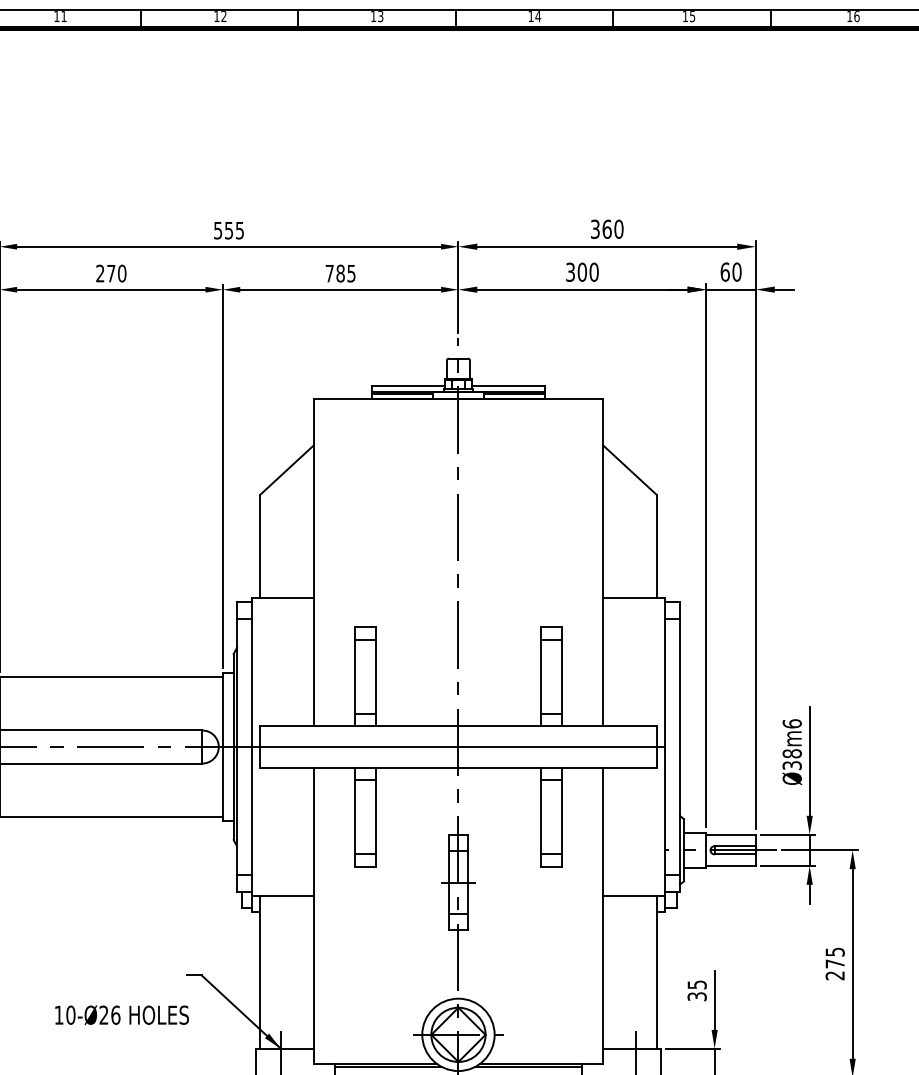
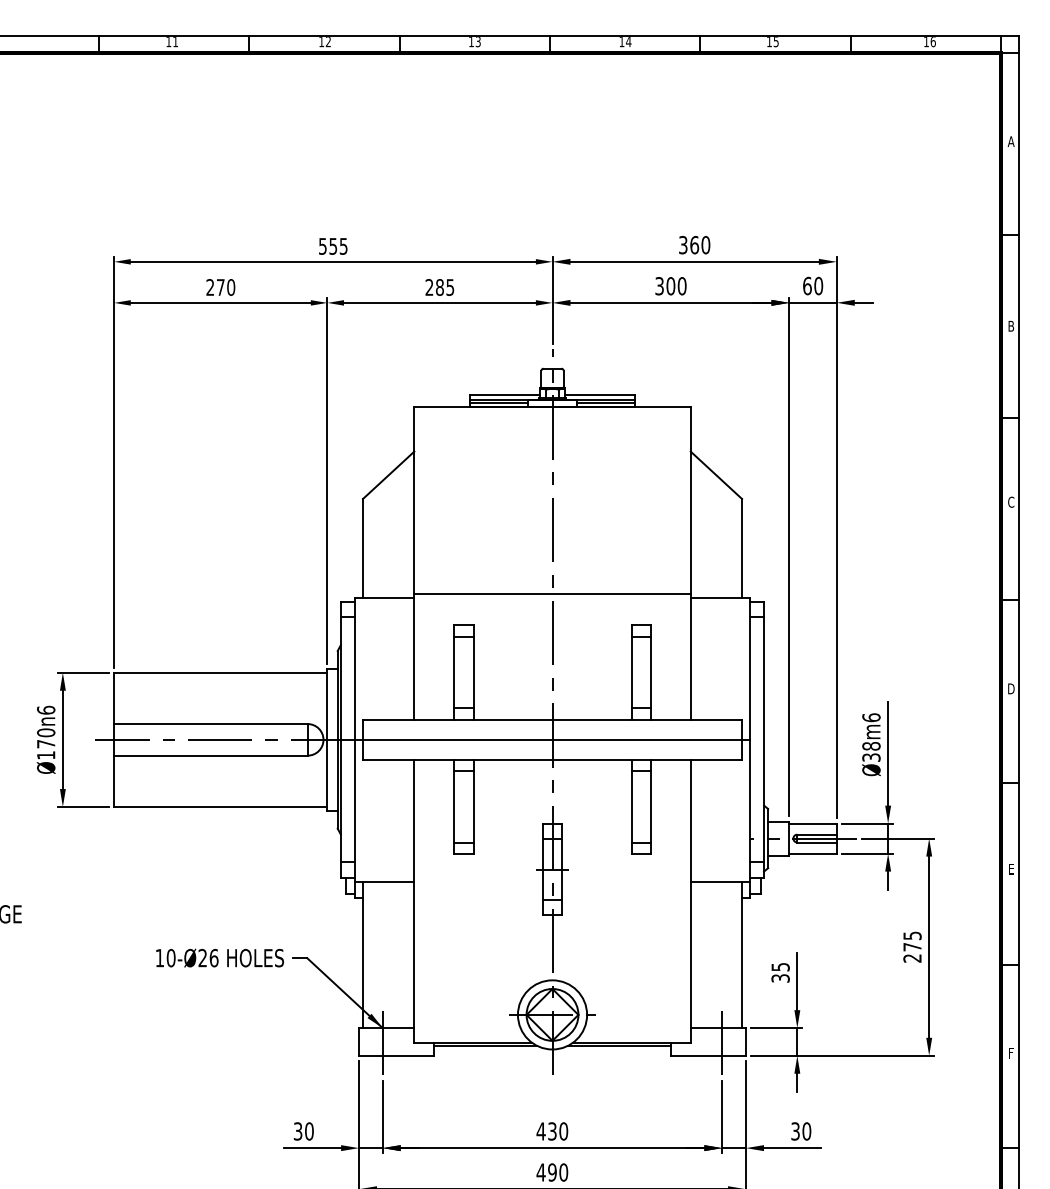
text: (329, 273) -> (429, 287), 785 -> 285
line: (458, 593) -> (552, 593), added
text: (121, 1014) -> (219, 957), moved

